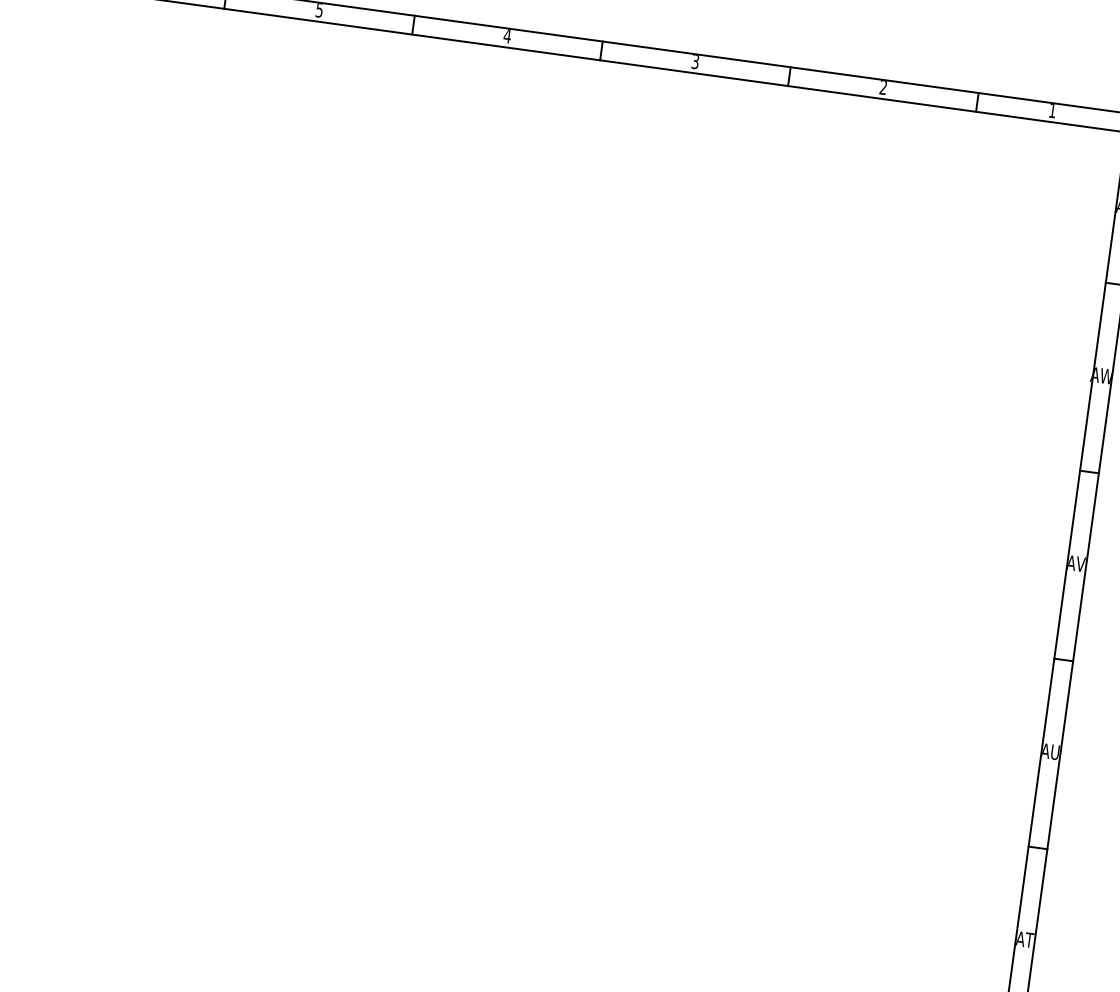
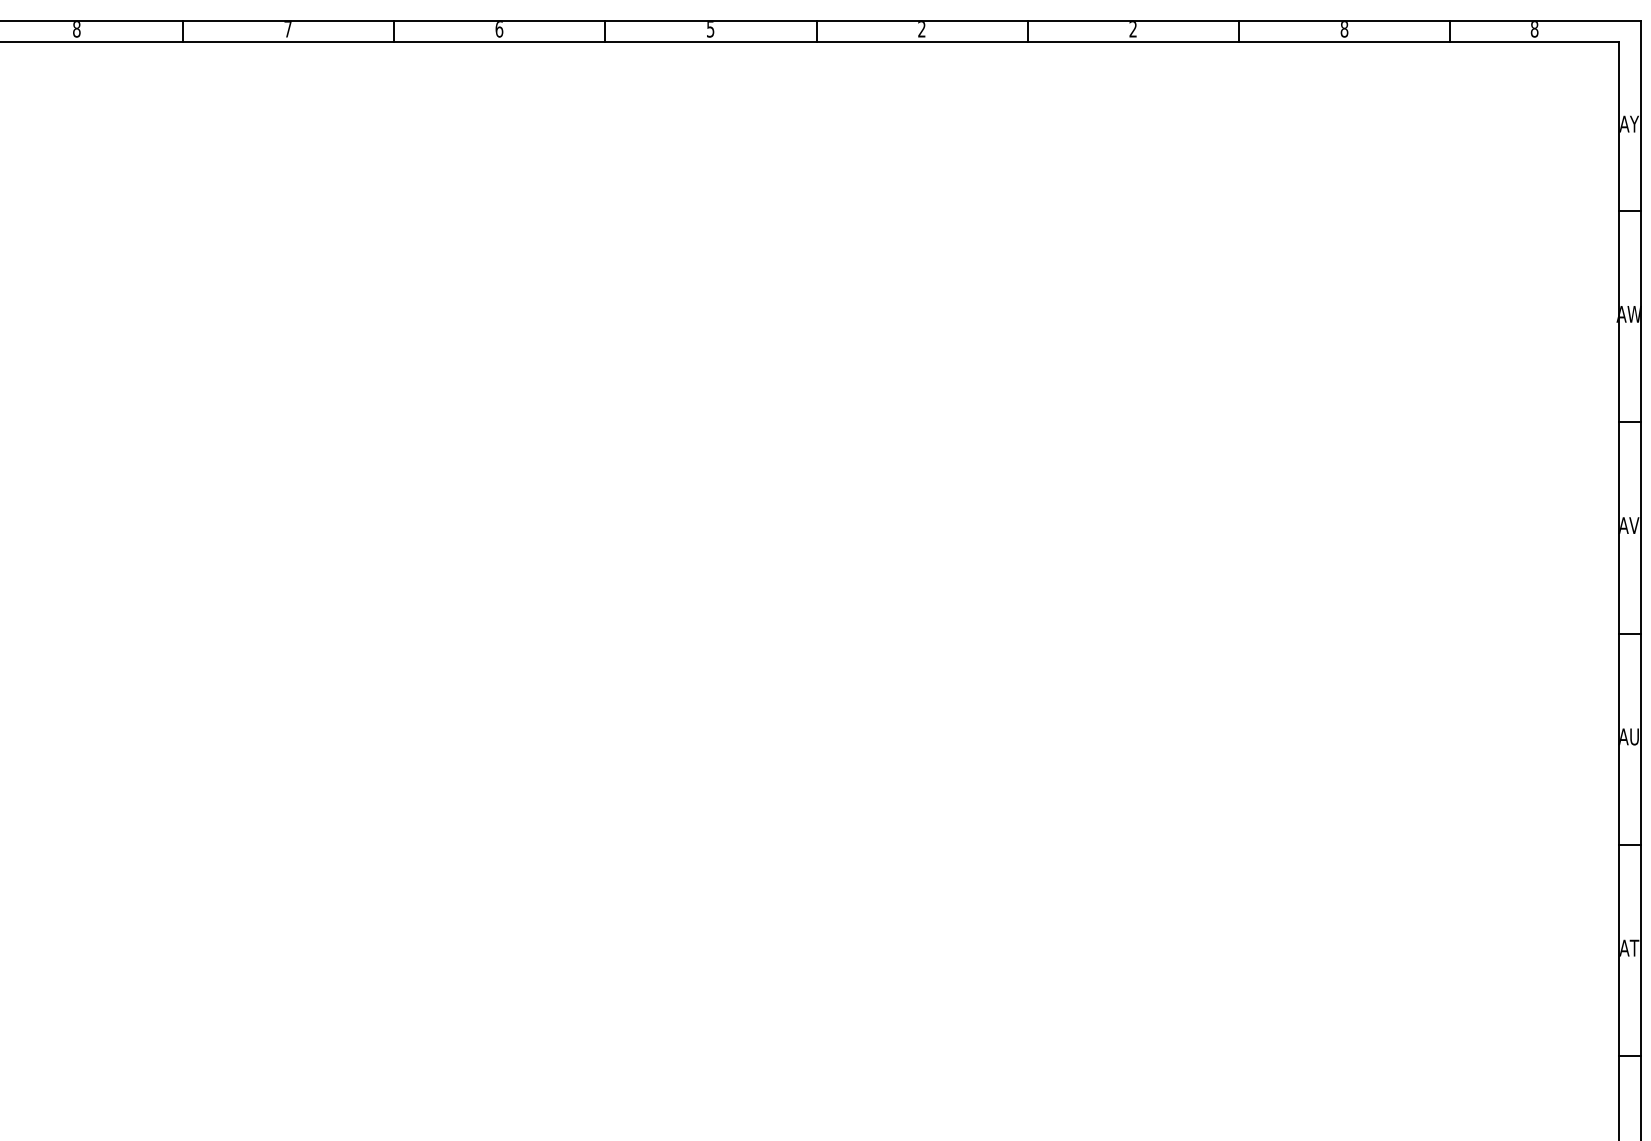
text: (507, 36) -> (921, 29), 4 -> 2
text: (694, 61) -> (1132, 29), 3 -> 2
text: (883, 87) -> (1344, 29), 2 -> 8
text: (1052, 110) -> (1534, 29), 1 -> 8

